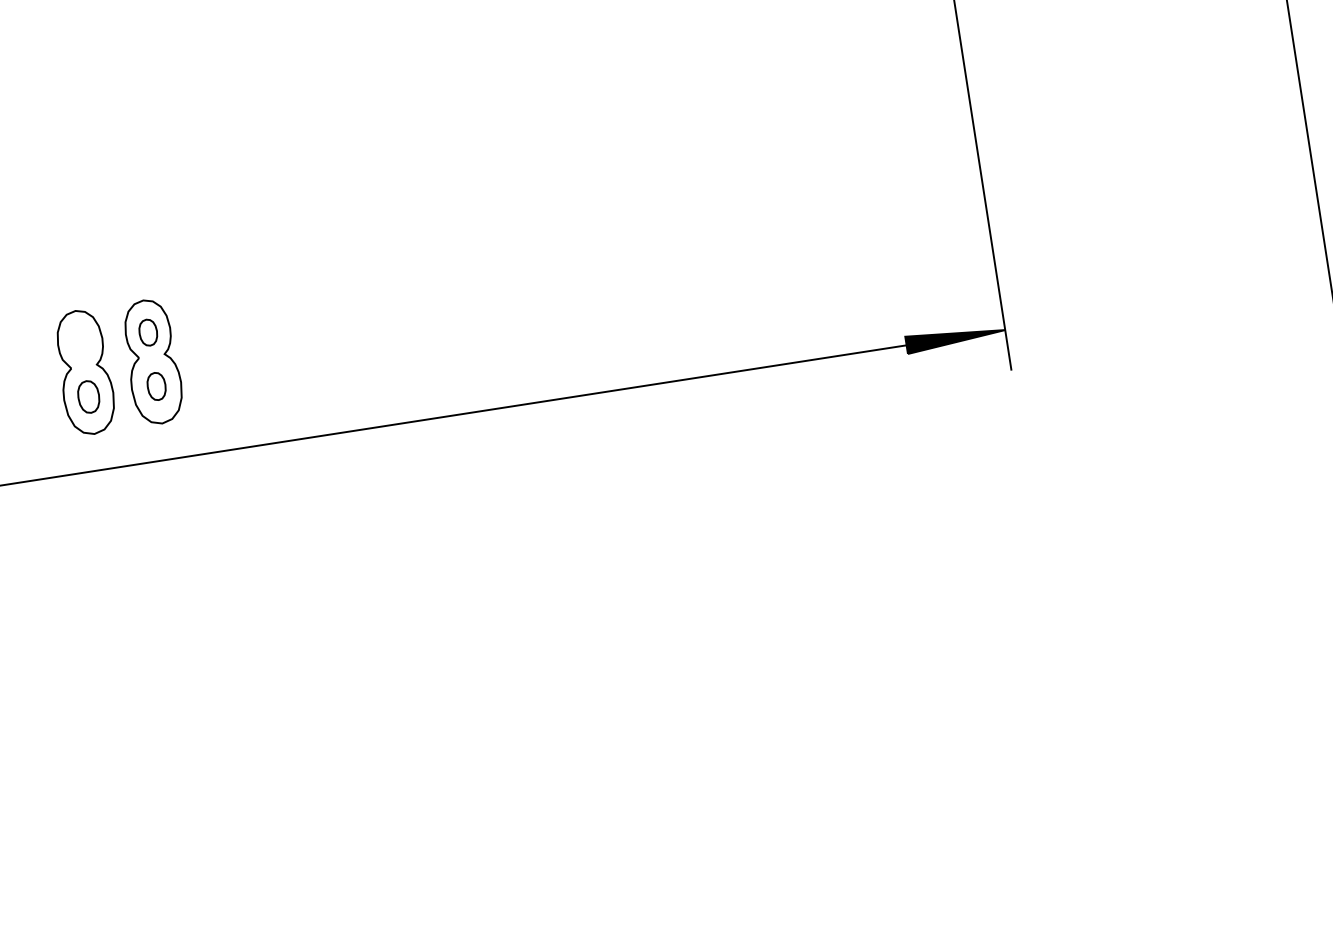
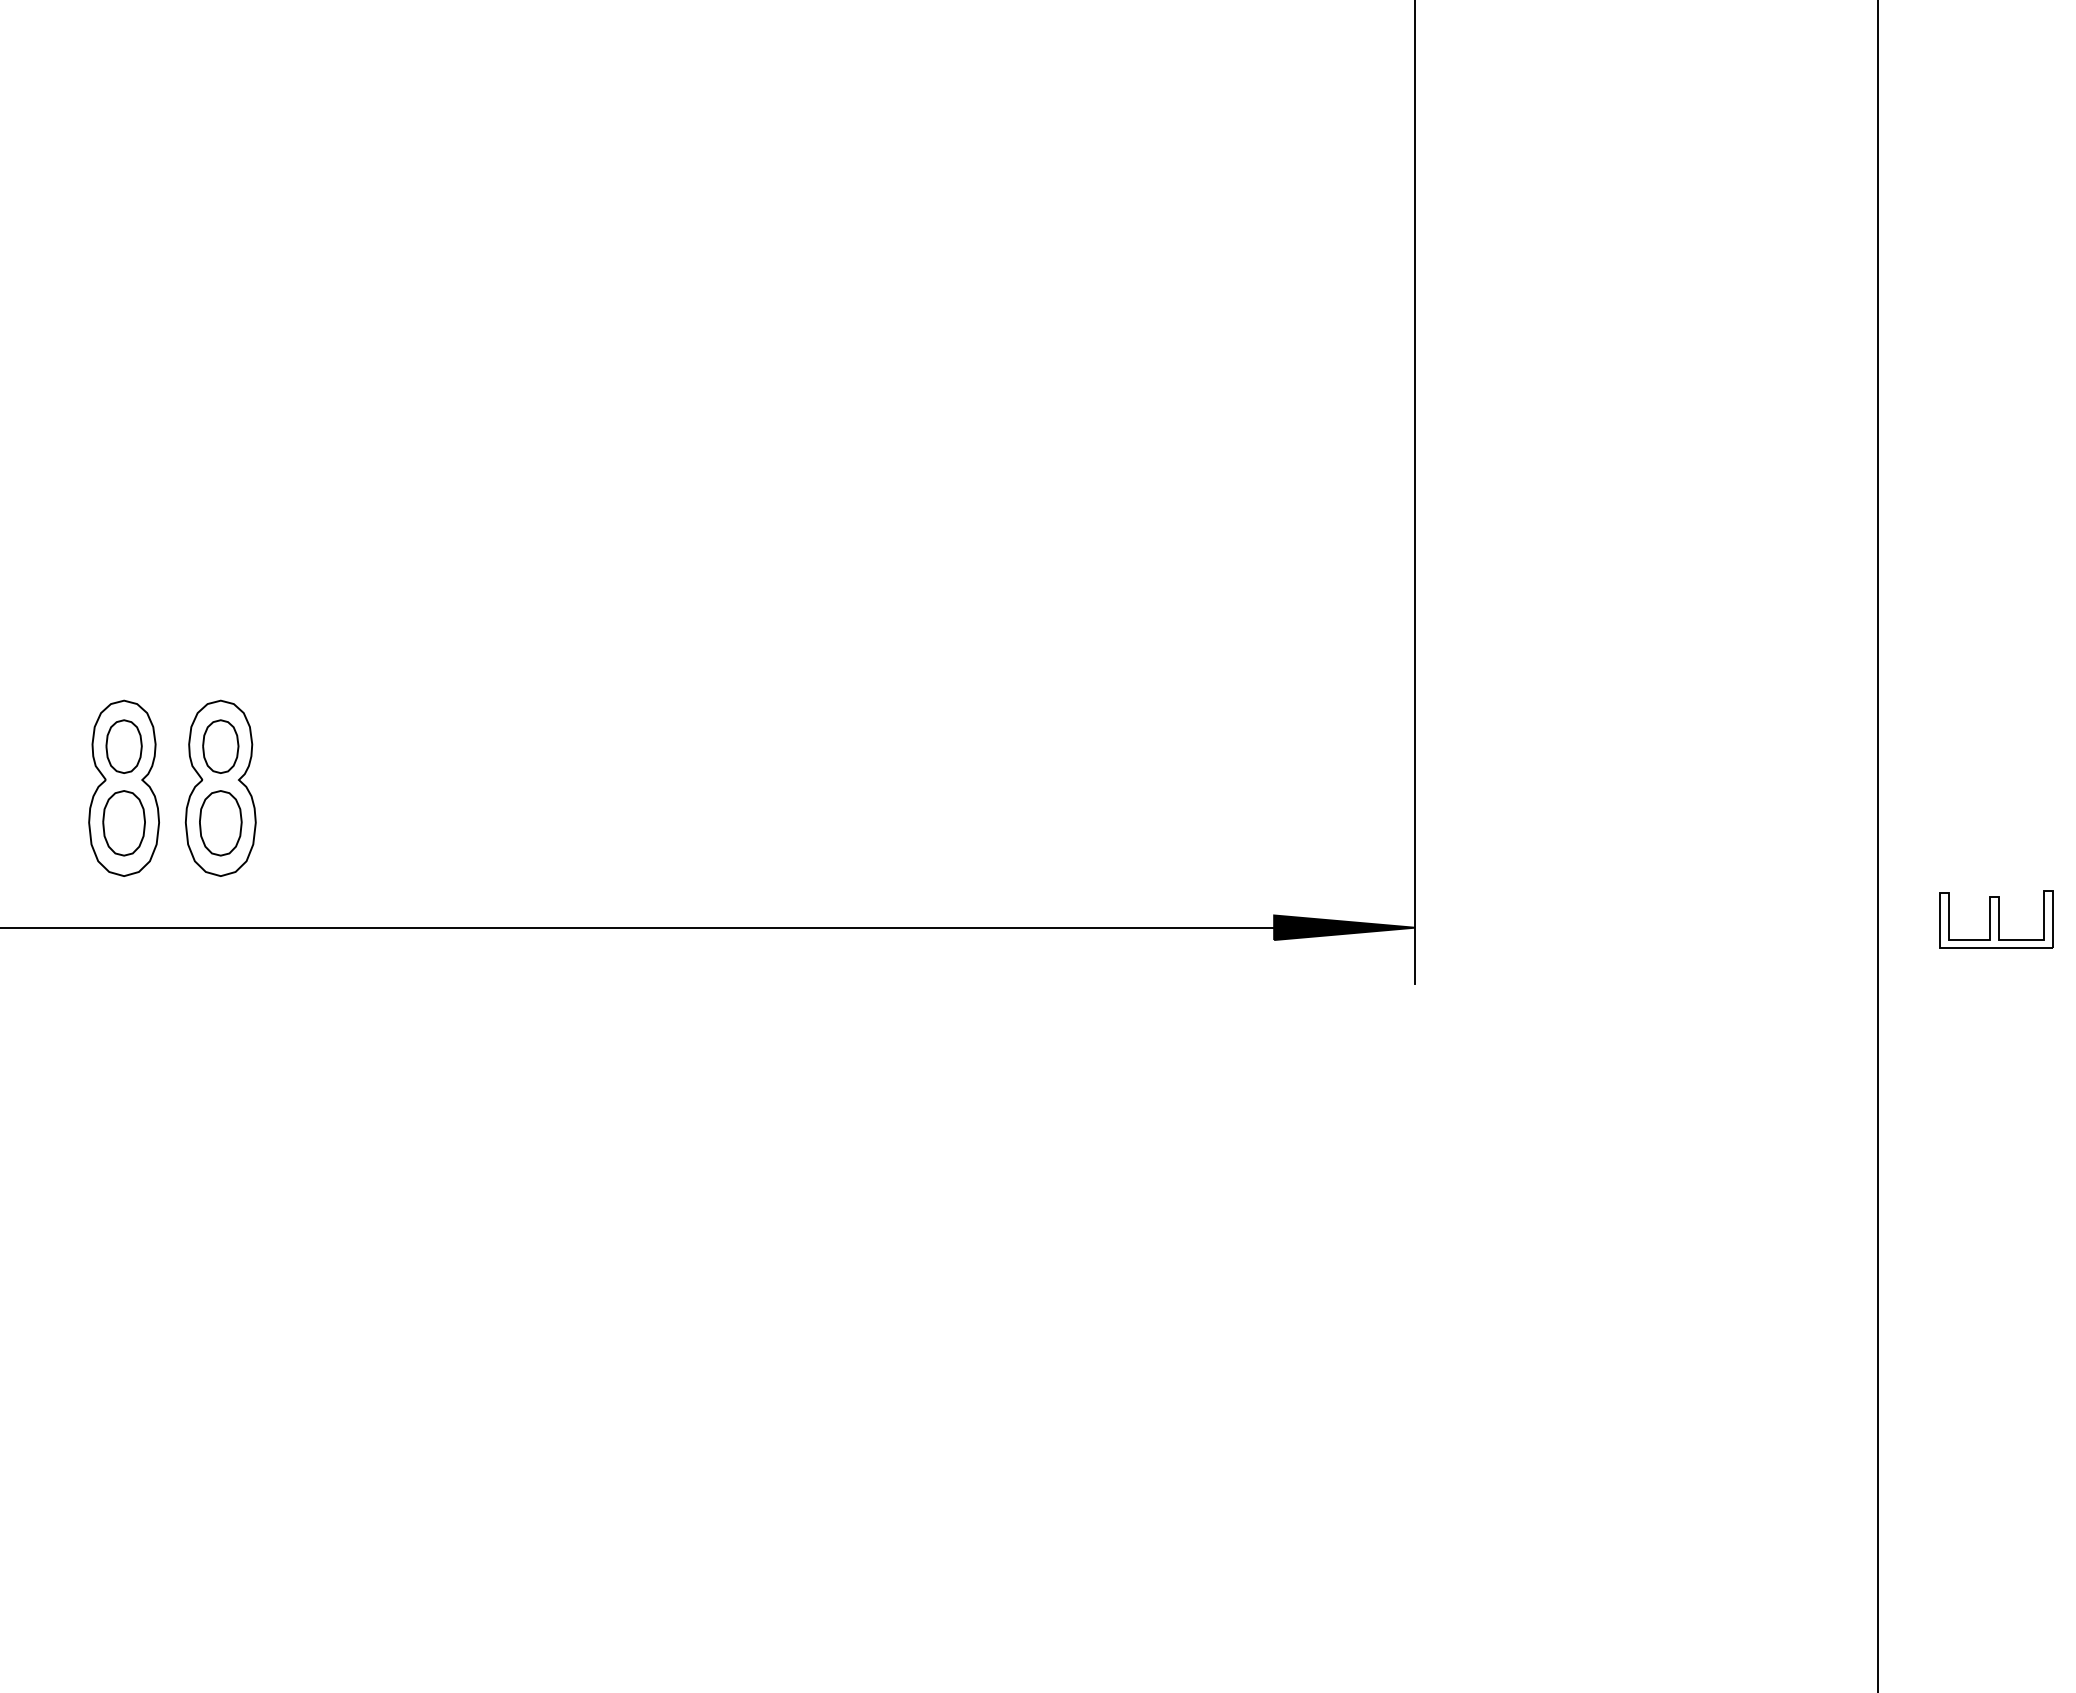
part: (148, 332) -> (220, 746), size x1.43
part: (80, 343) -> (123, 746), added
part: (156, 386) -> (220, 823), size x1.67
part: (88, 397) -> (123, 823), size x1.43

